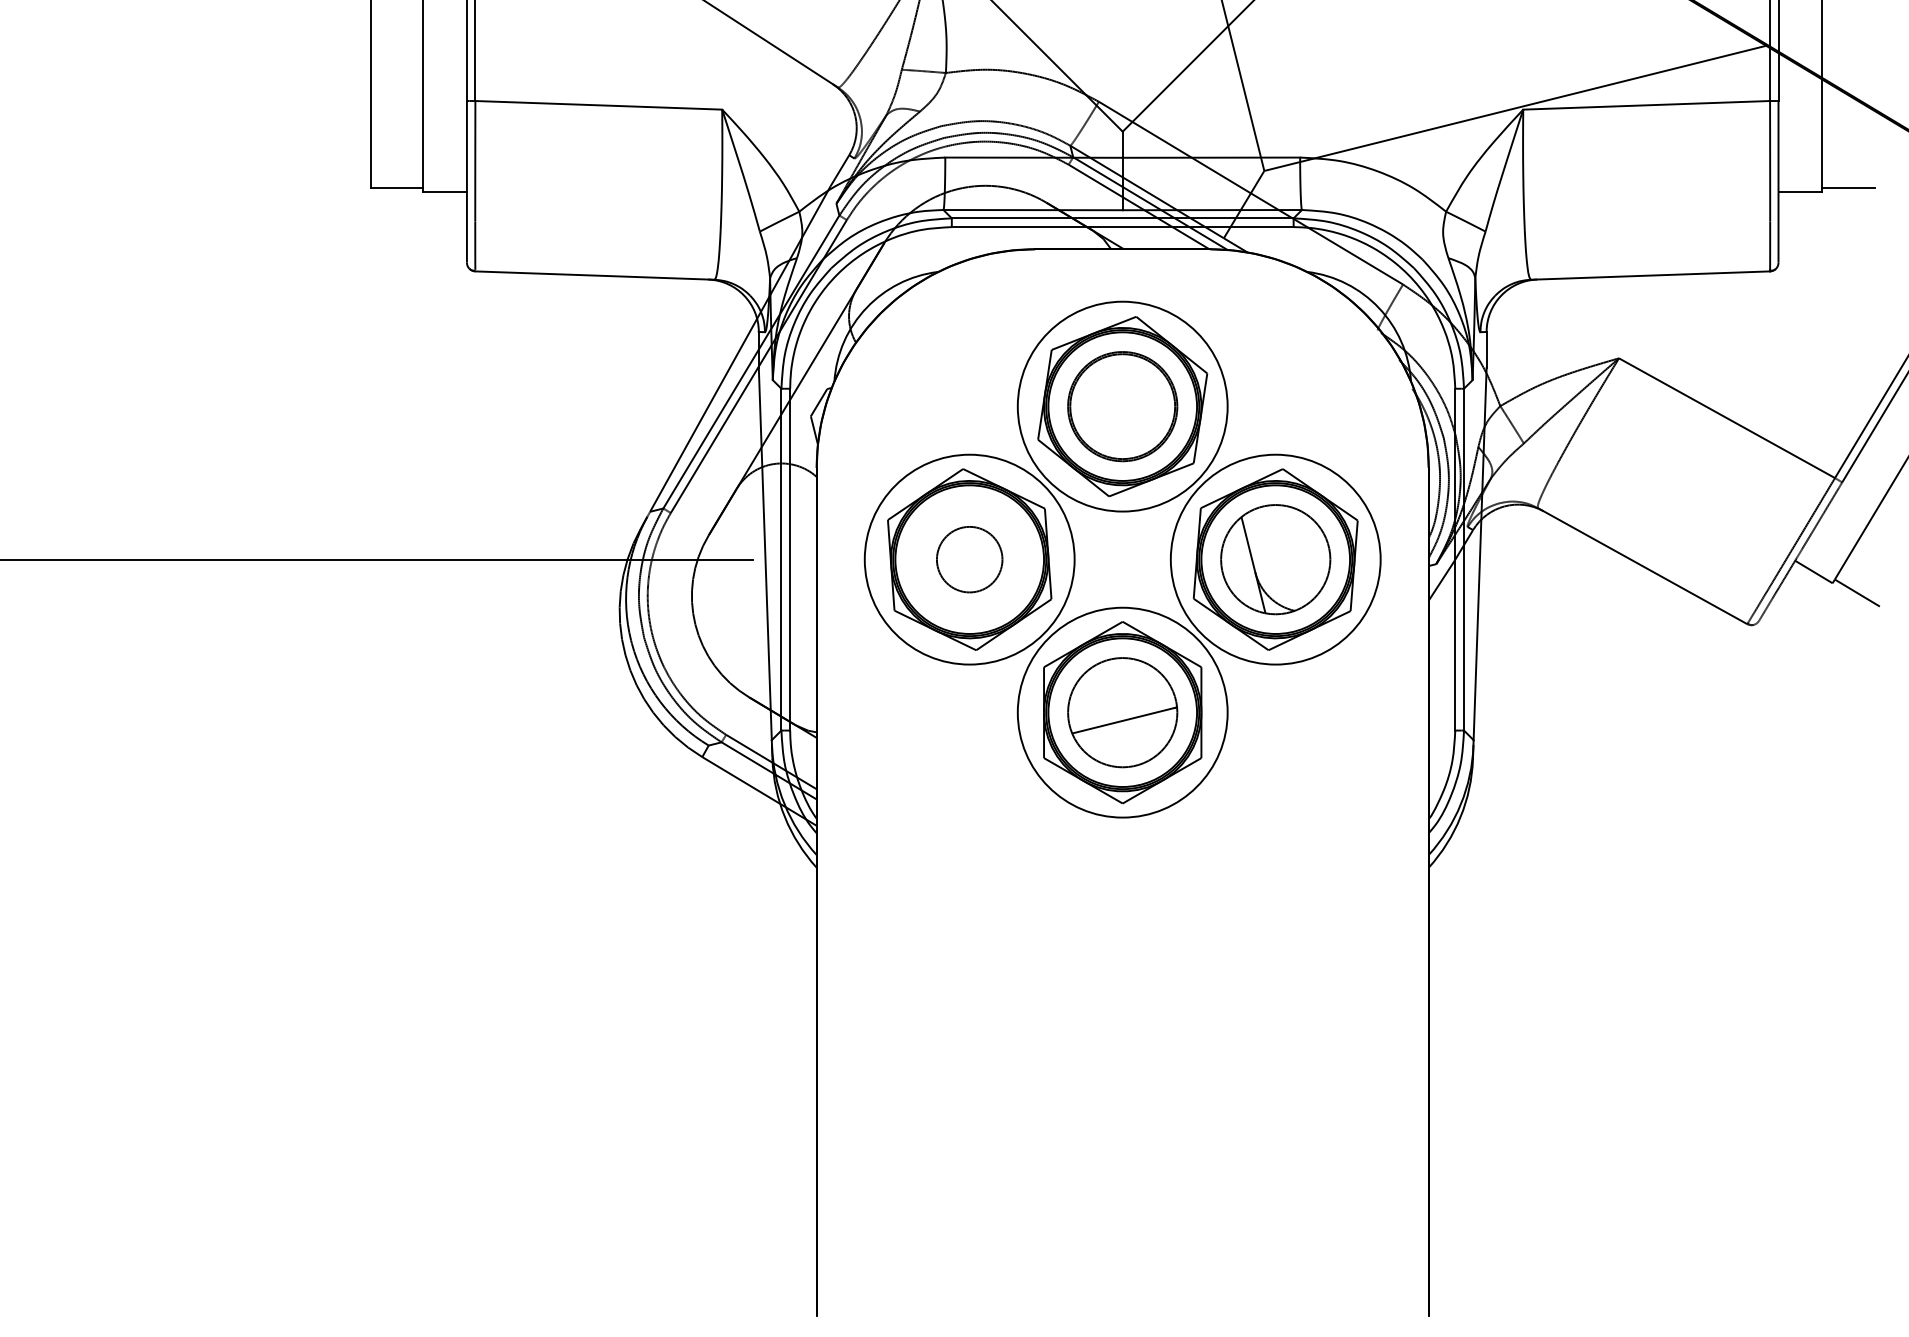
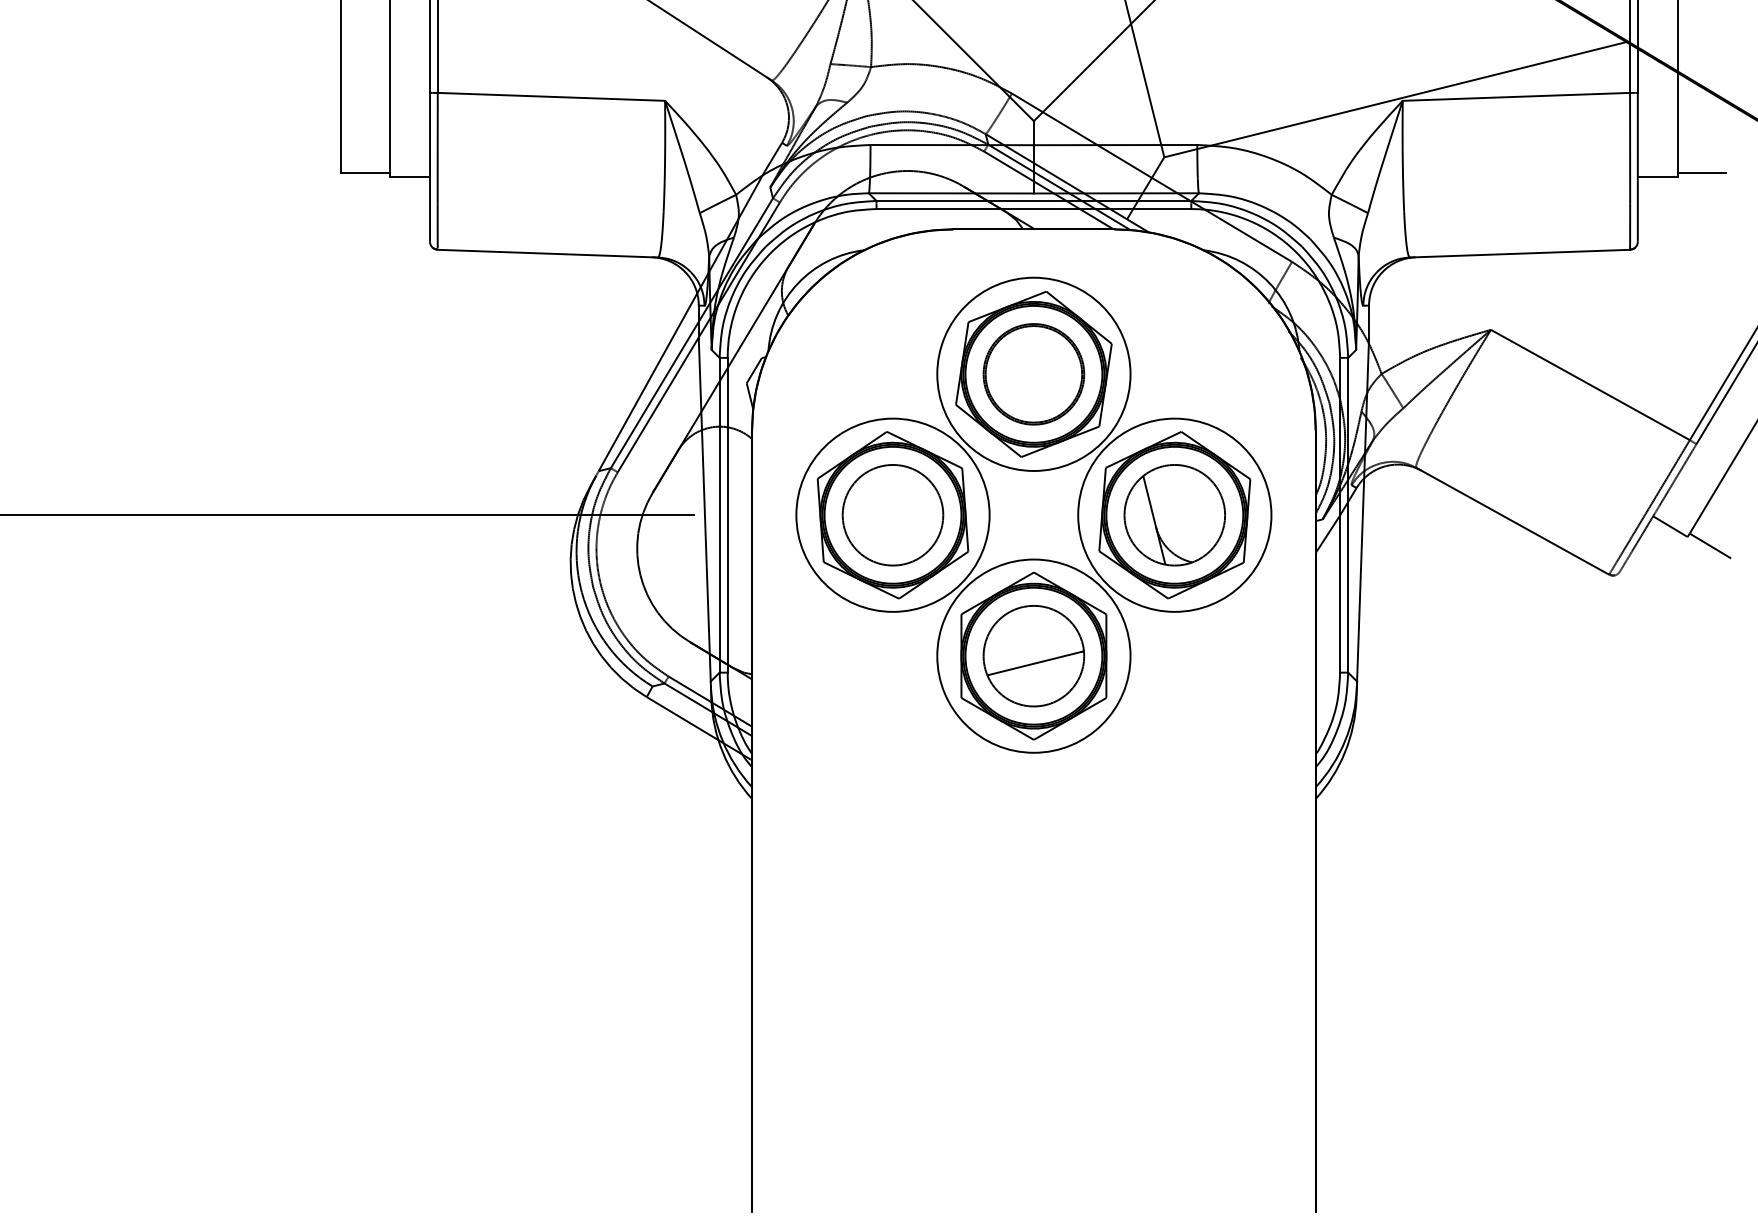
circle: (969, 558) -> (892, 514), size x1.67

